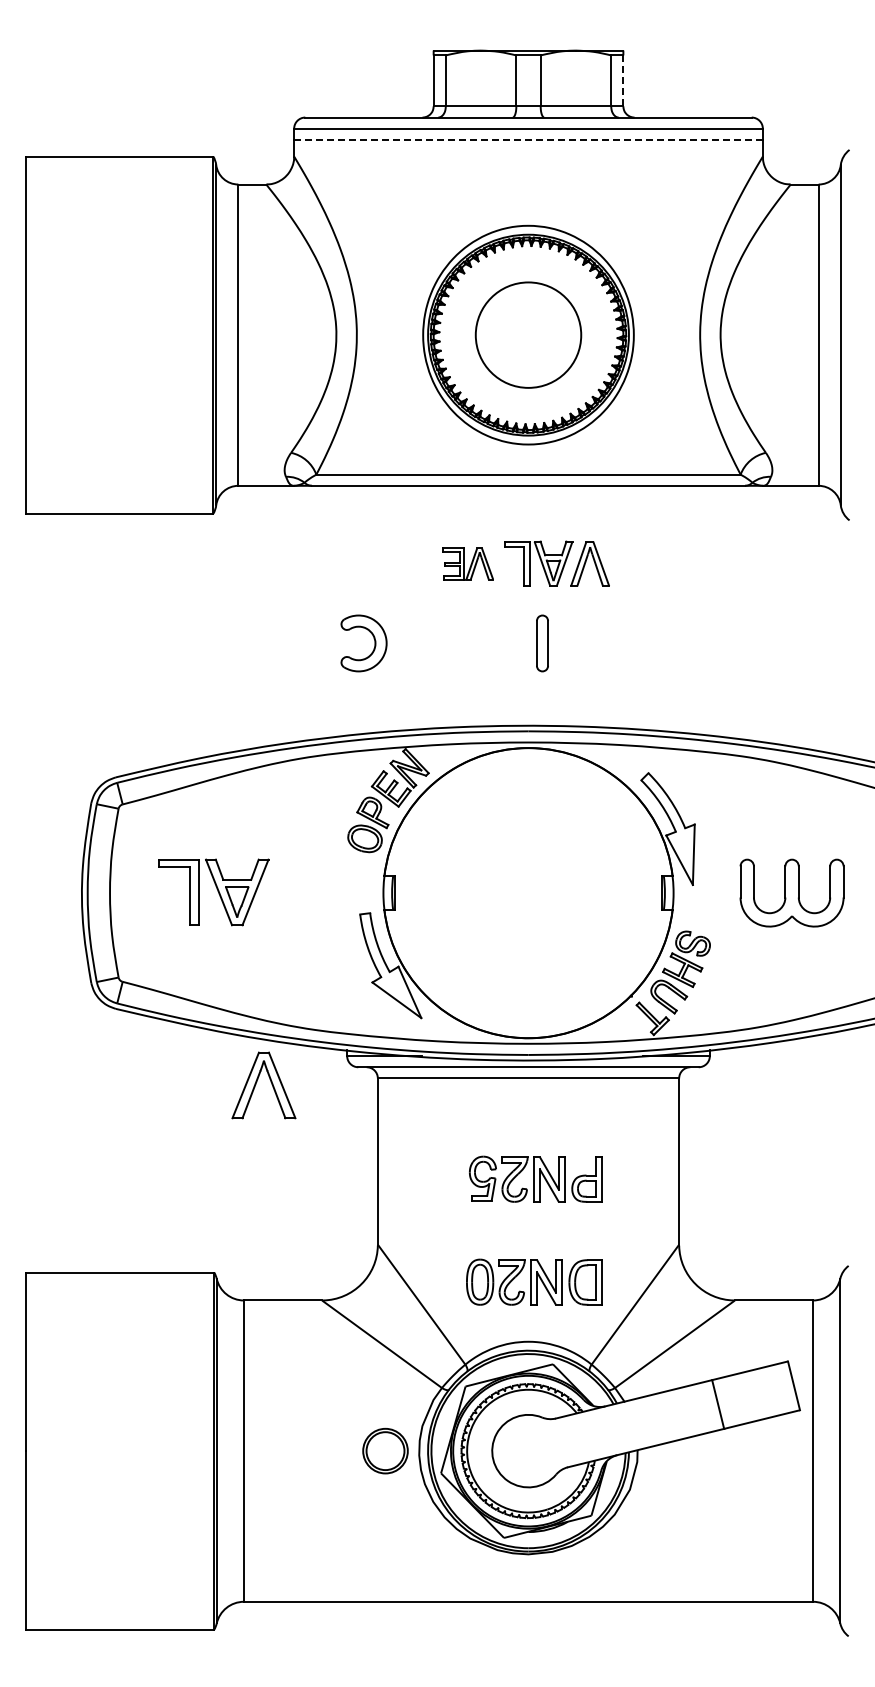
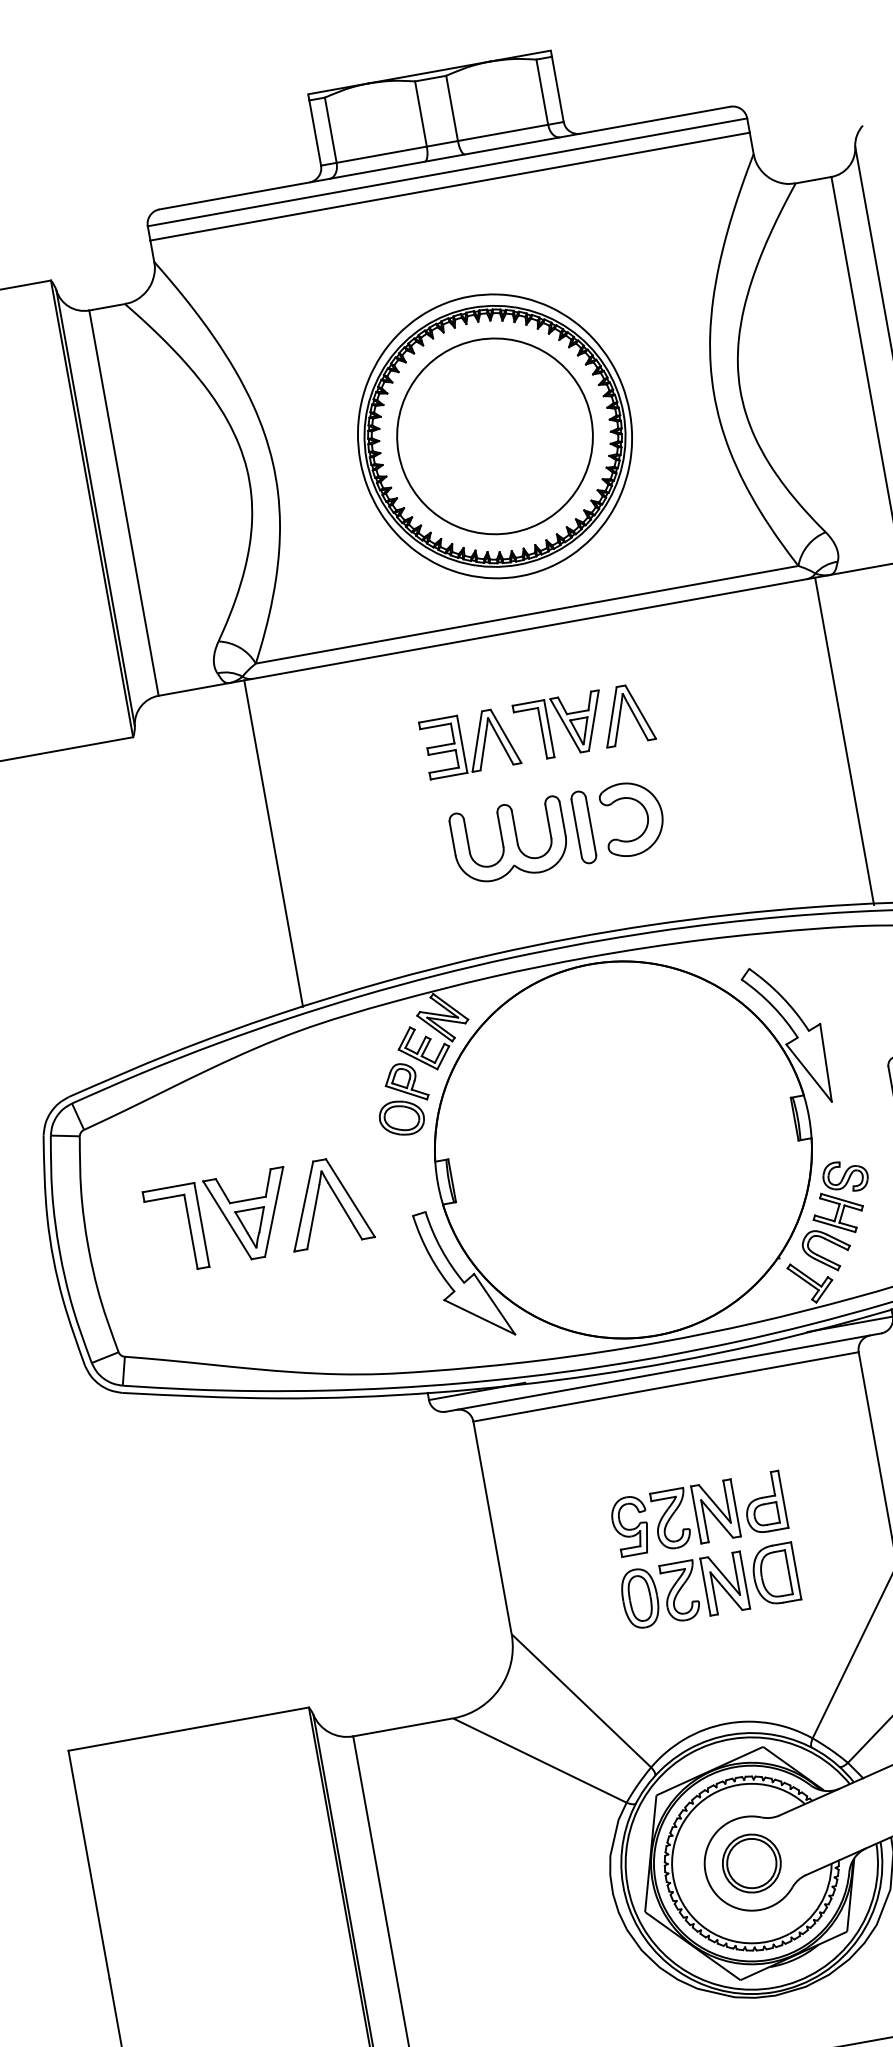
line: (623, 80) -> (557, 88), dashed -> solid
line: (529, 139) -> (451, 185), dashed -> solid
circle: (528, 334) -> (494, 435), size x1.43
part: (467, 563) -> (469, 742), size x1.43
line: (305, 613) -> (273, 843), added
line: (751, 613) -> (844, 741), added
part: (374, 643) -> (646, 816), moved
part: (484, 643) -> (509, 840), added
part: (257, 1082) -> (318, 1200), moved
part: (534, 1281) -> (709, 1585), moved
part: (385, 1450) -> (751, 1862), moved

